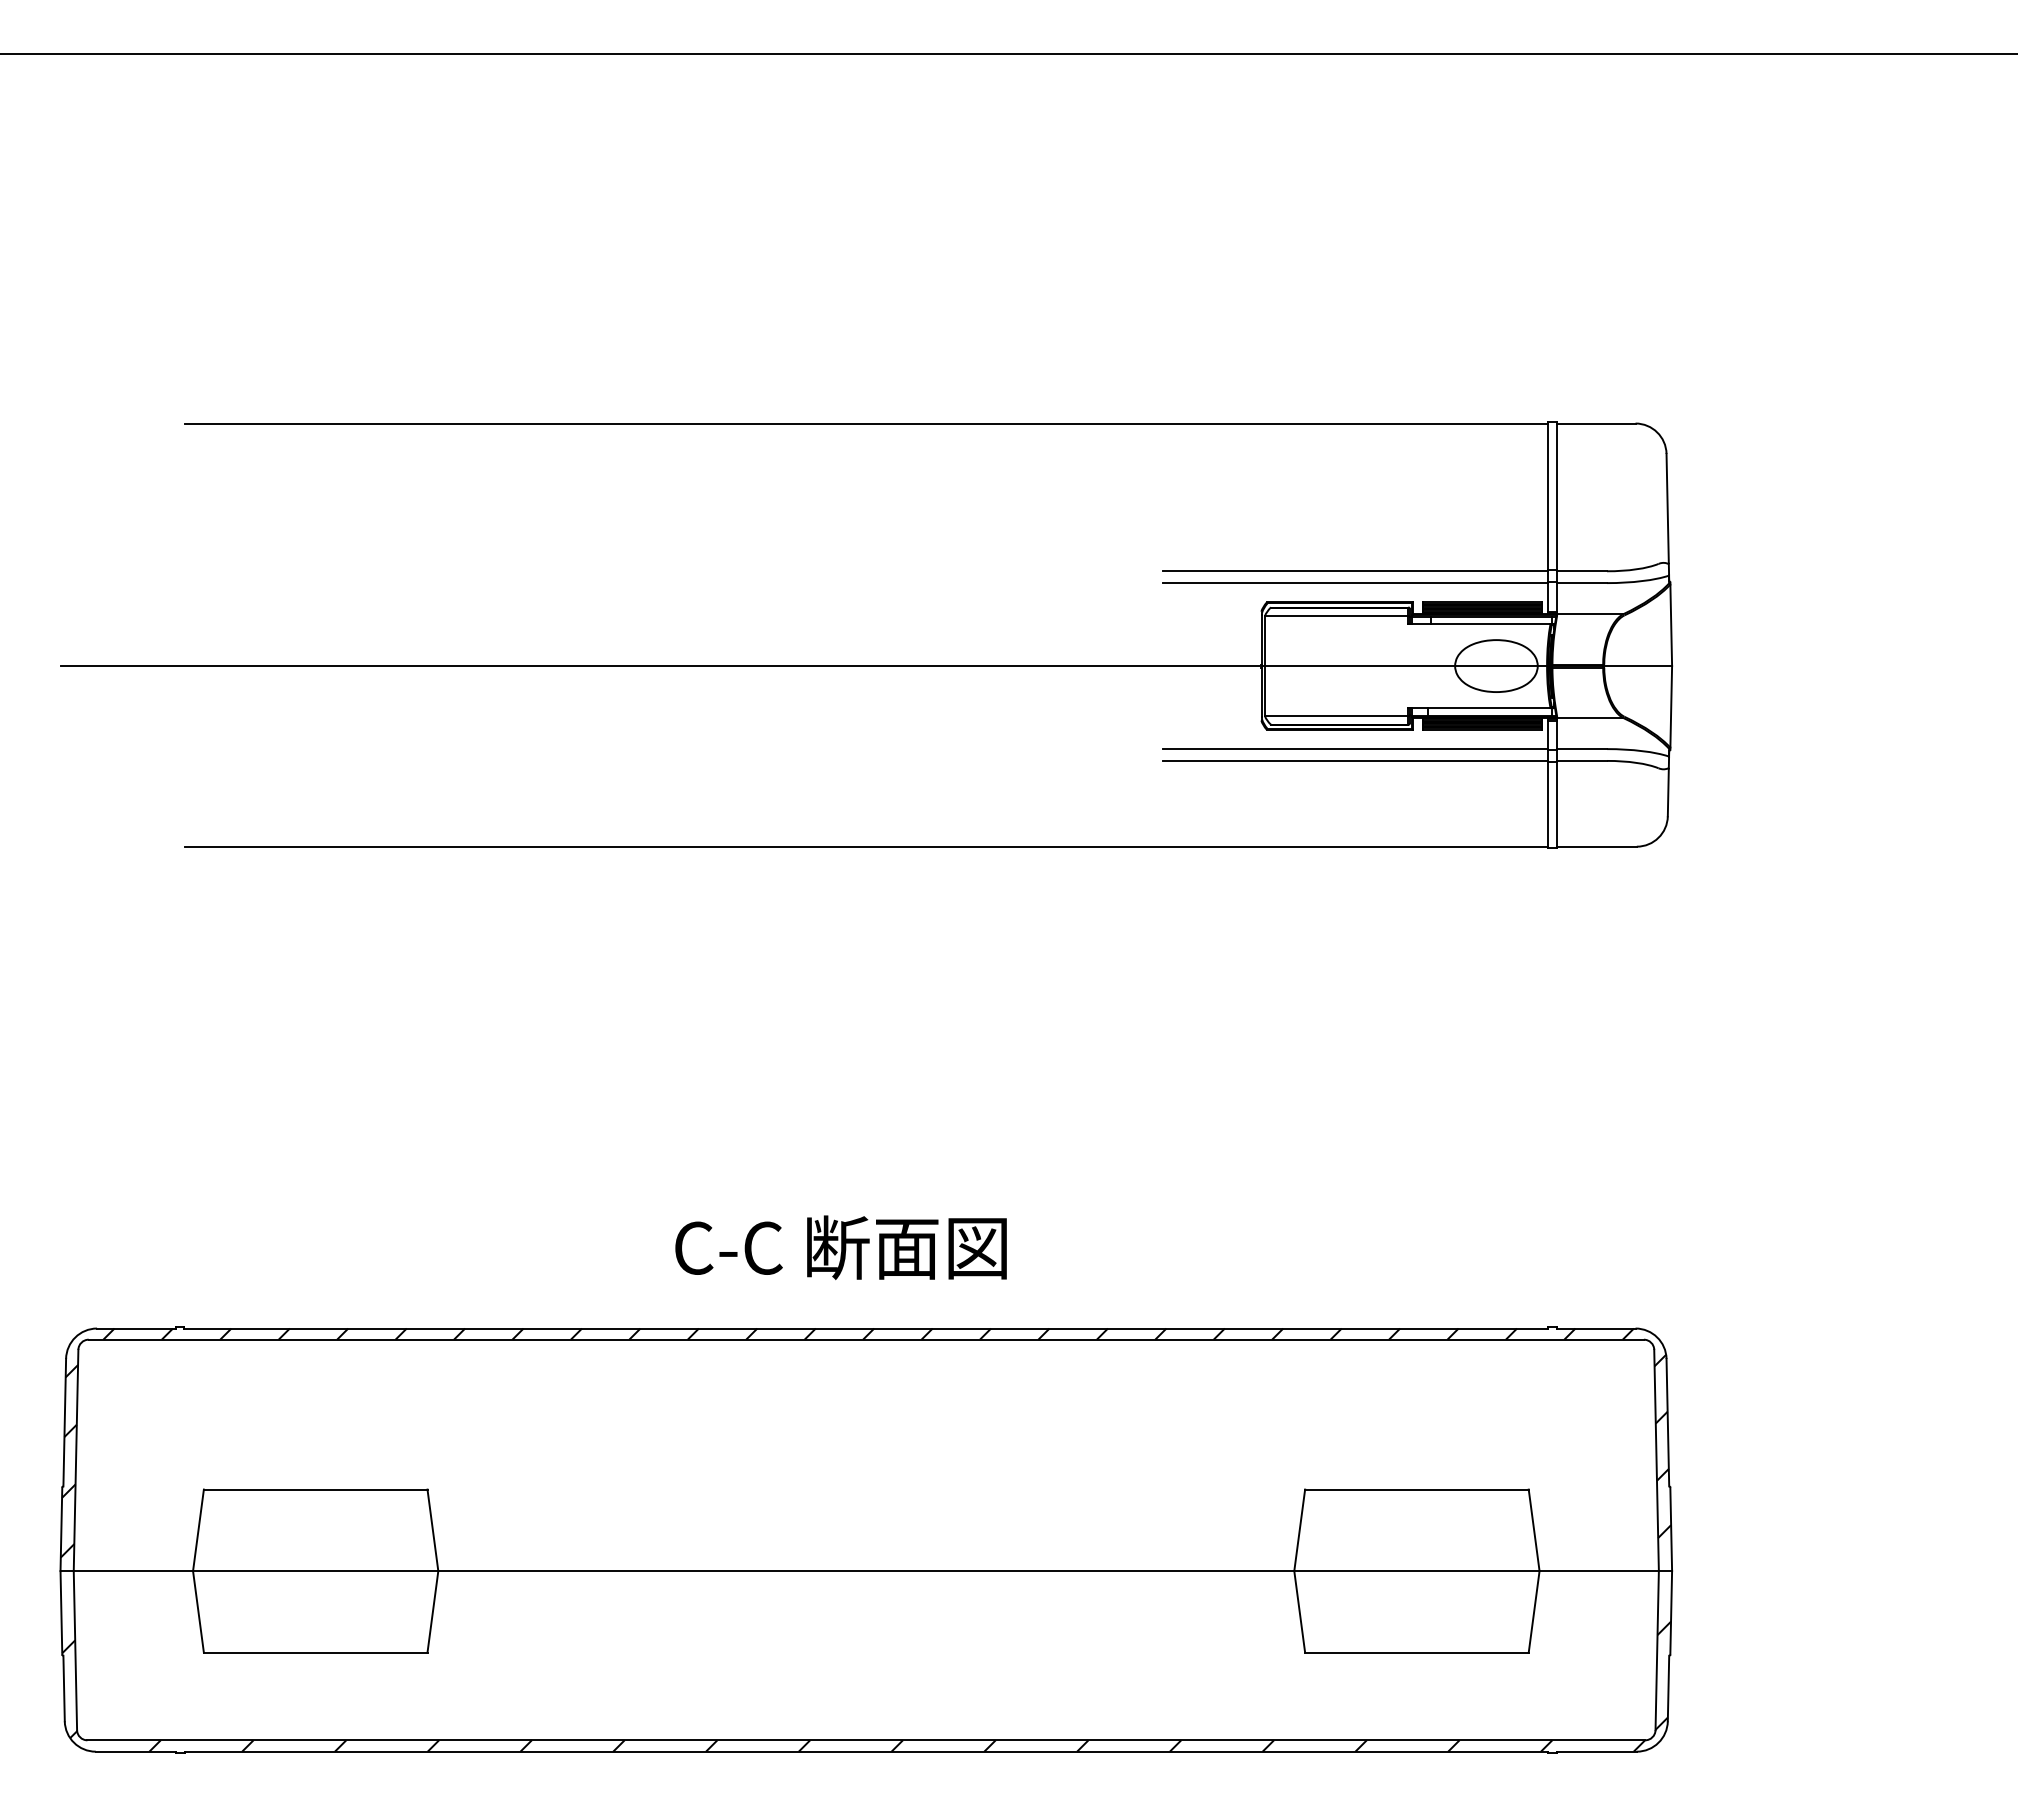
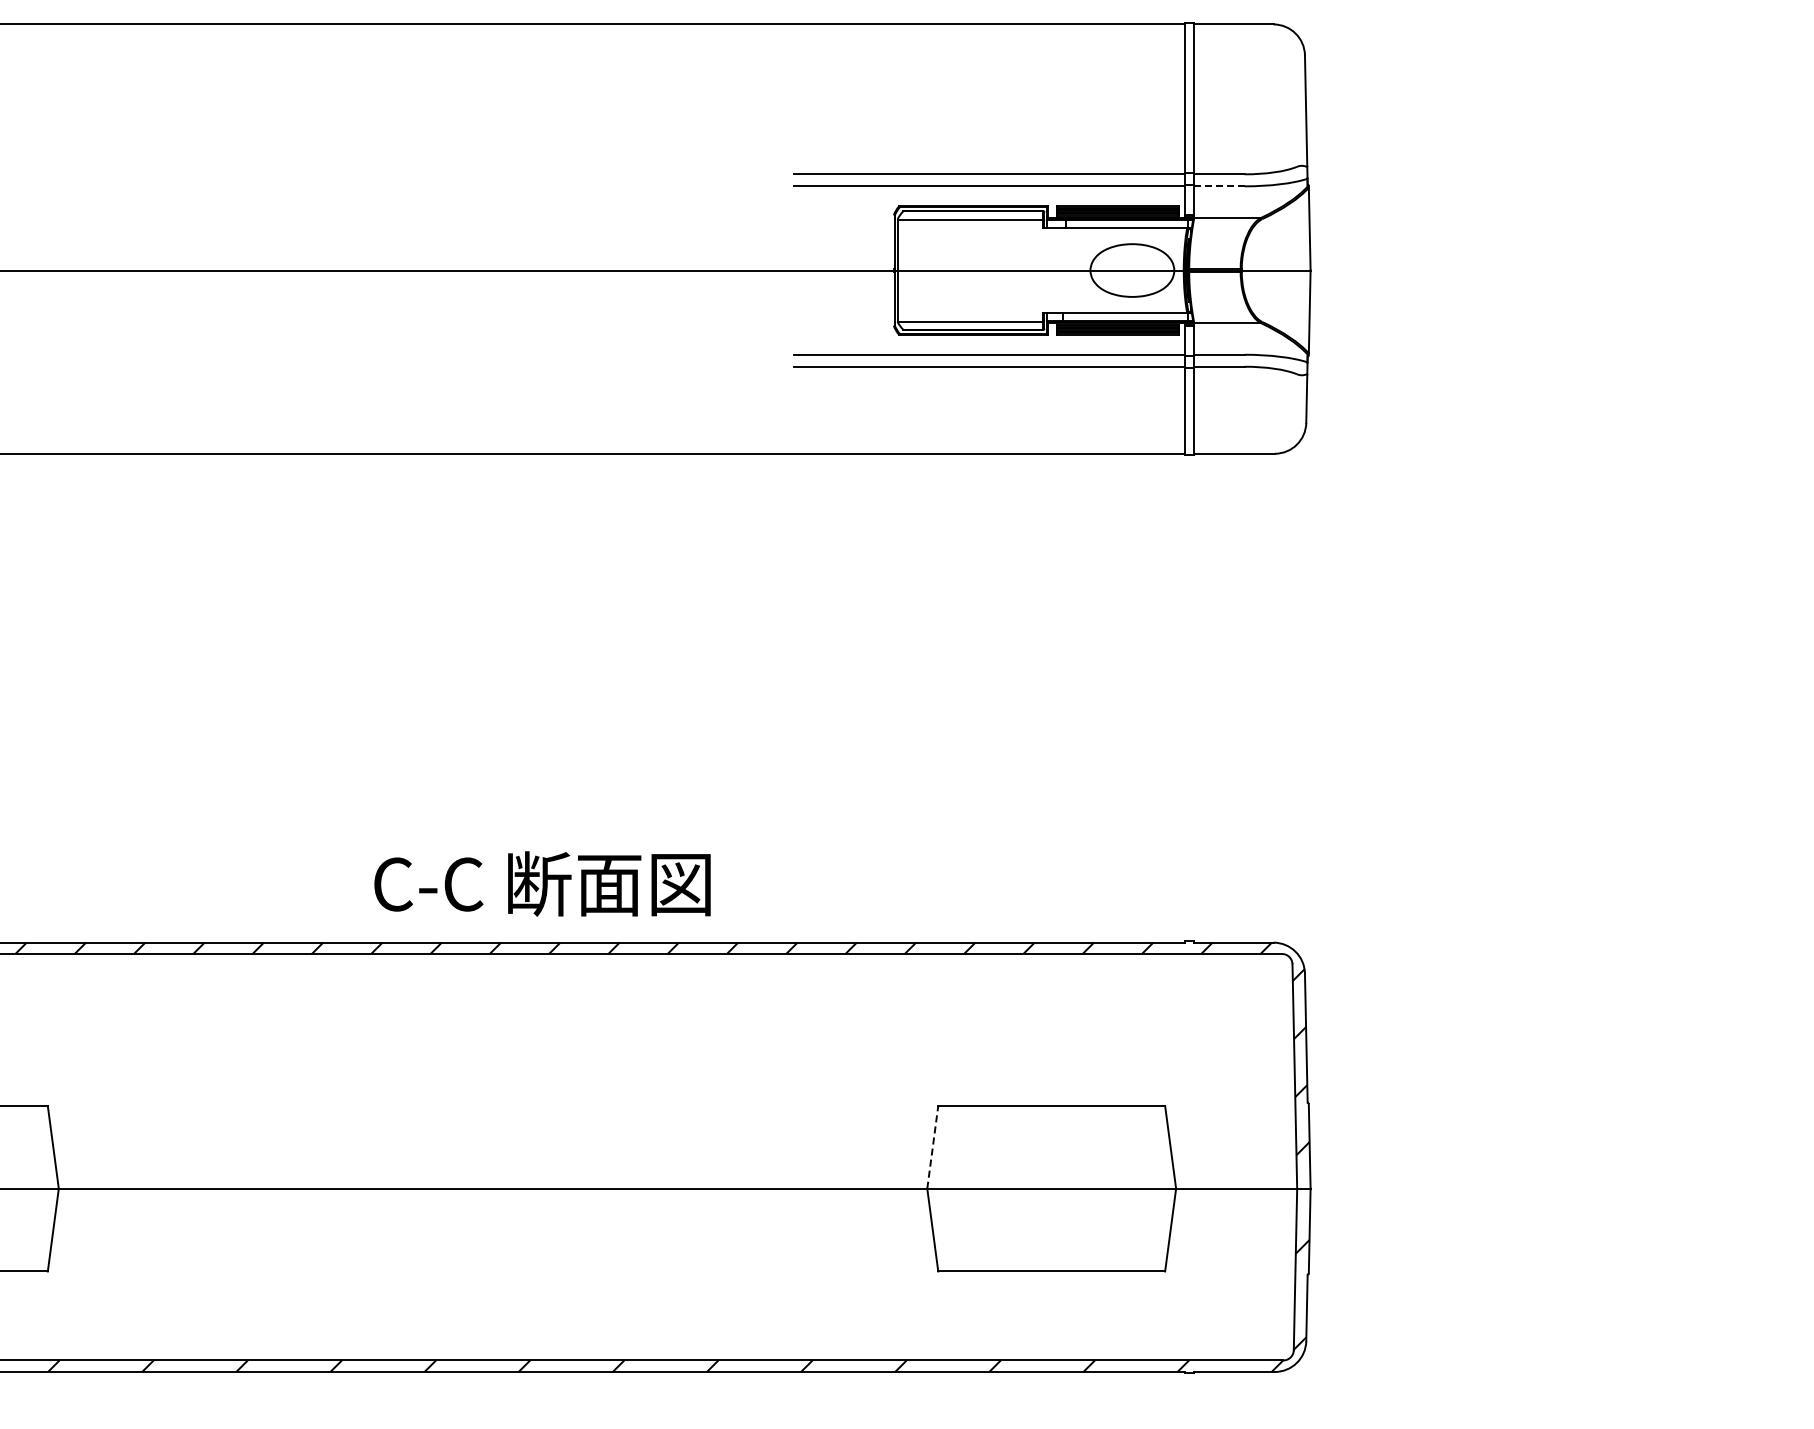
line: (1582, 583) -> (1219, 186), solid -> dashed
text: (840, 1247) -> (541, 883), moved
line: (1299, 1529) -> (932, 1146), solid -> dashed

